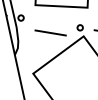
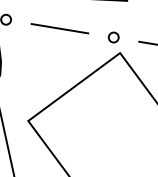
line: (50, 32) -> (59, 27), moved

